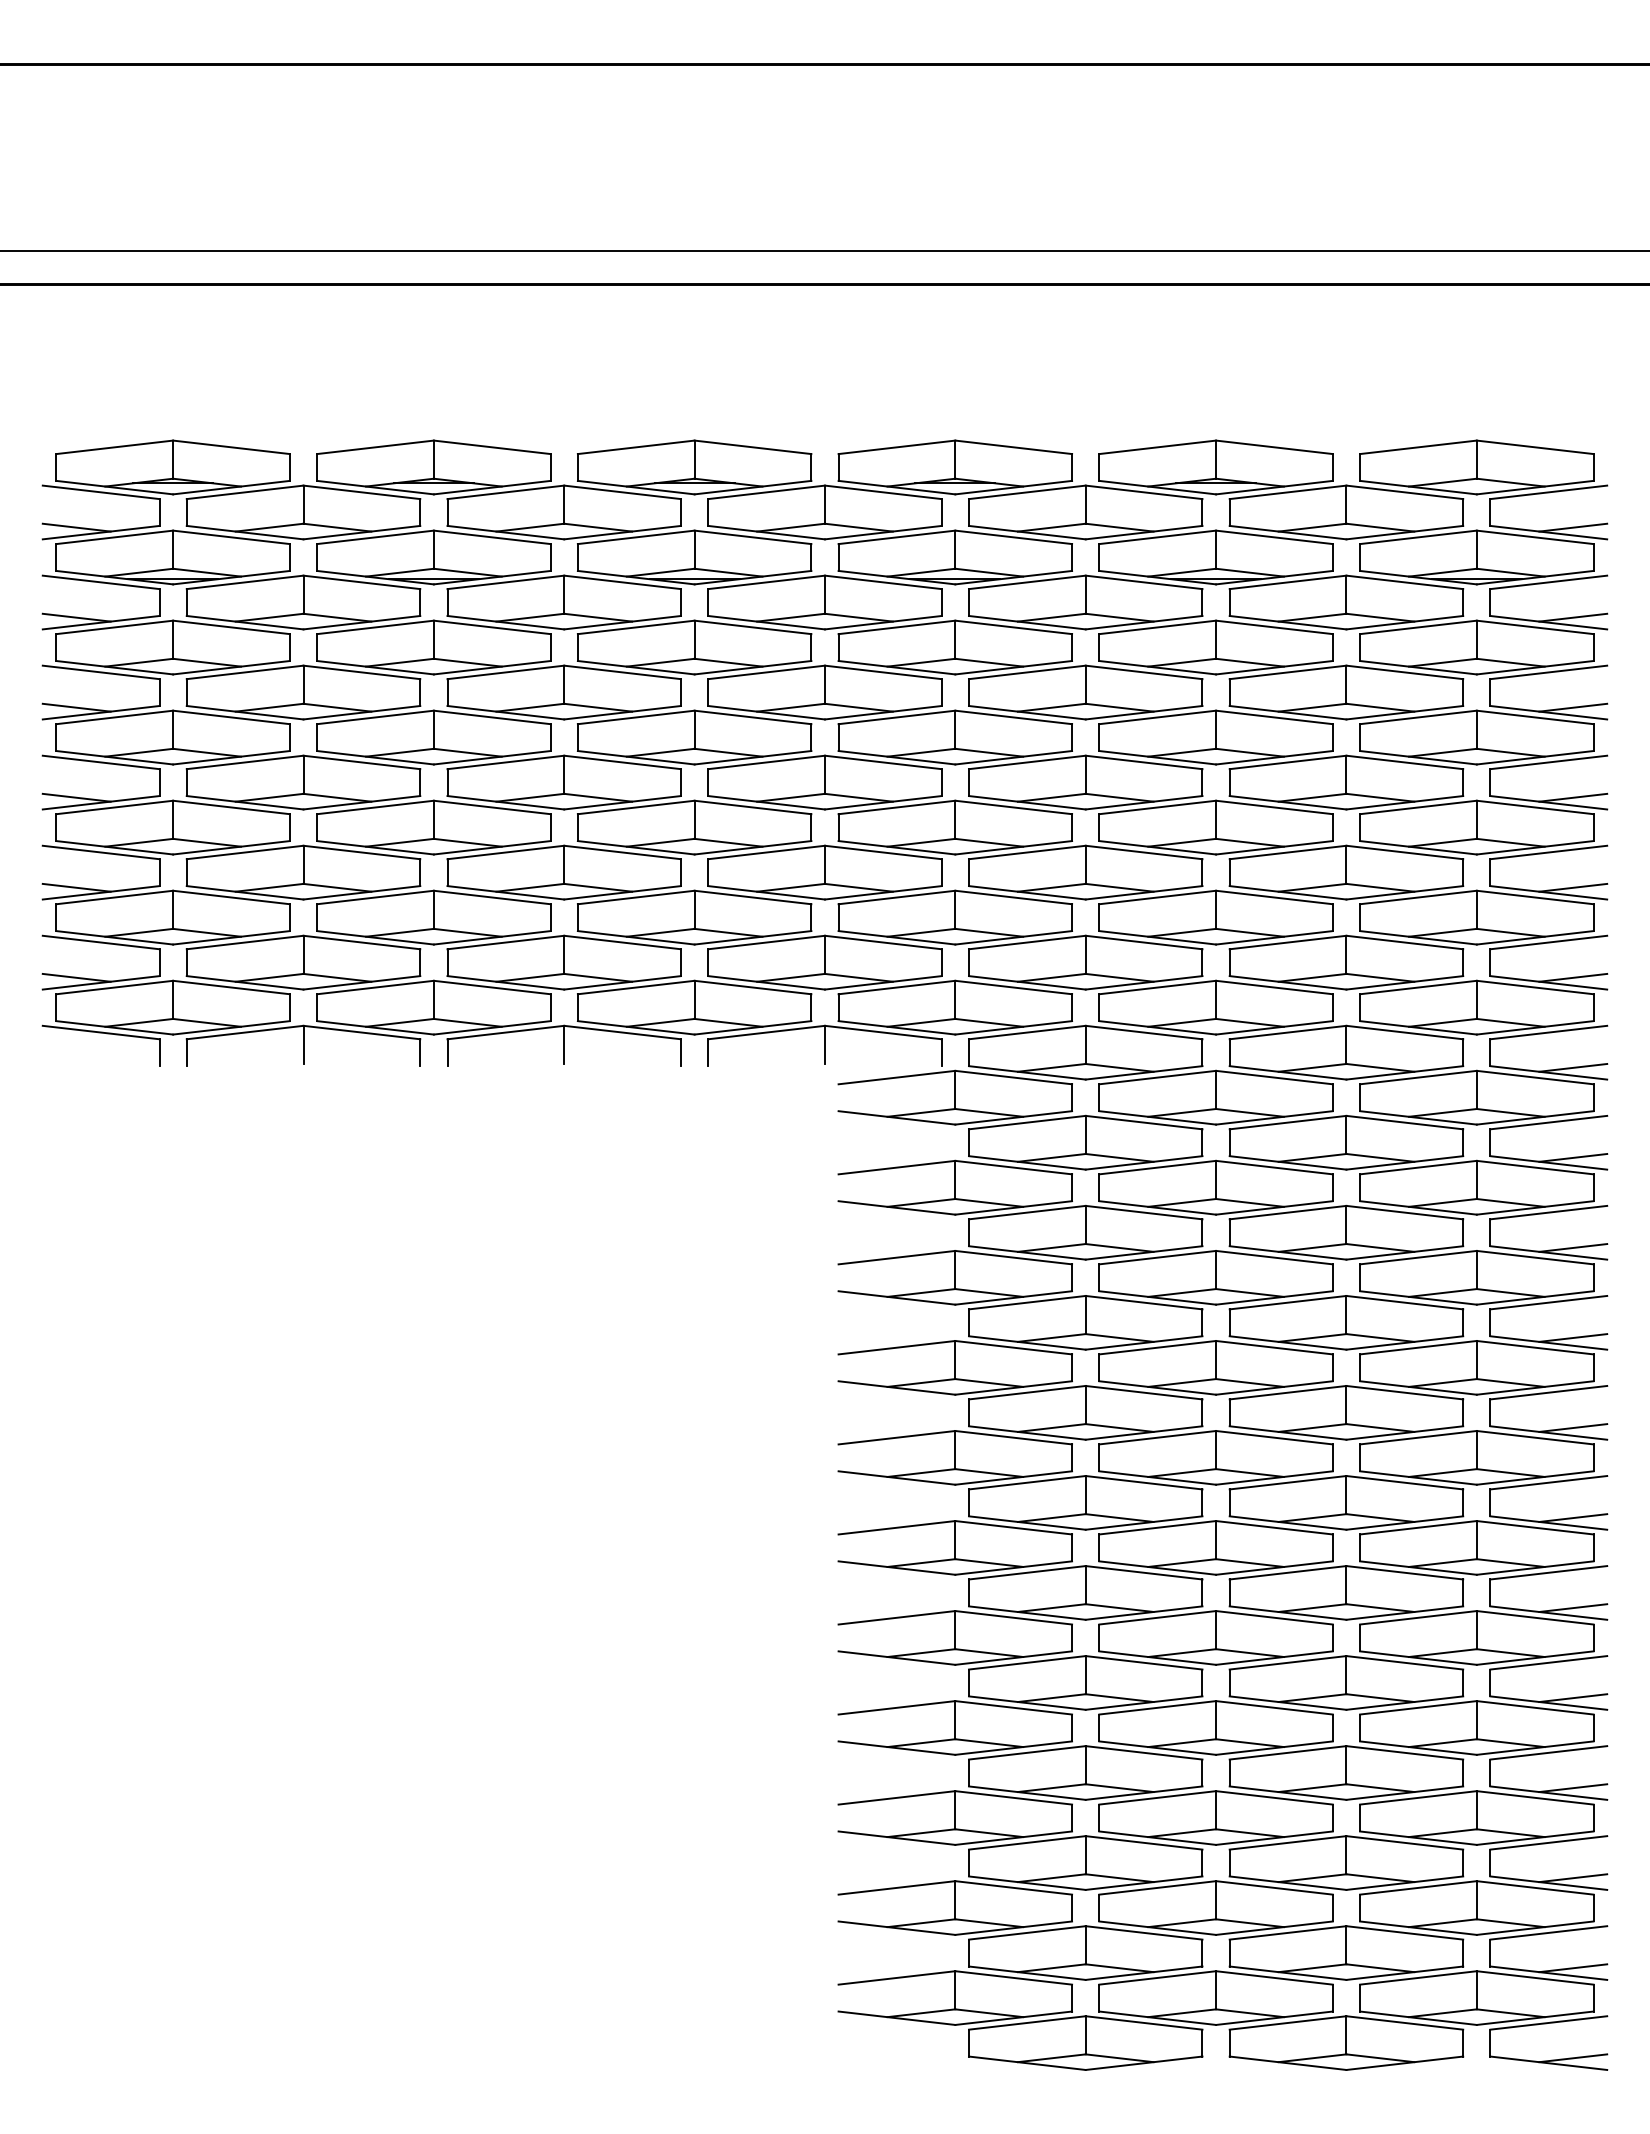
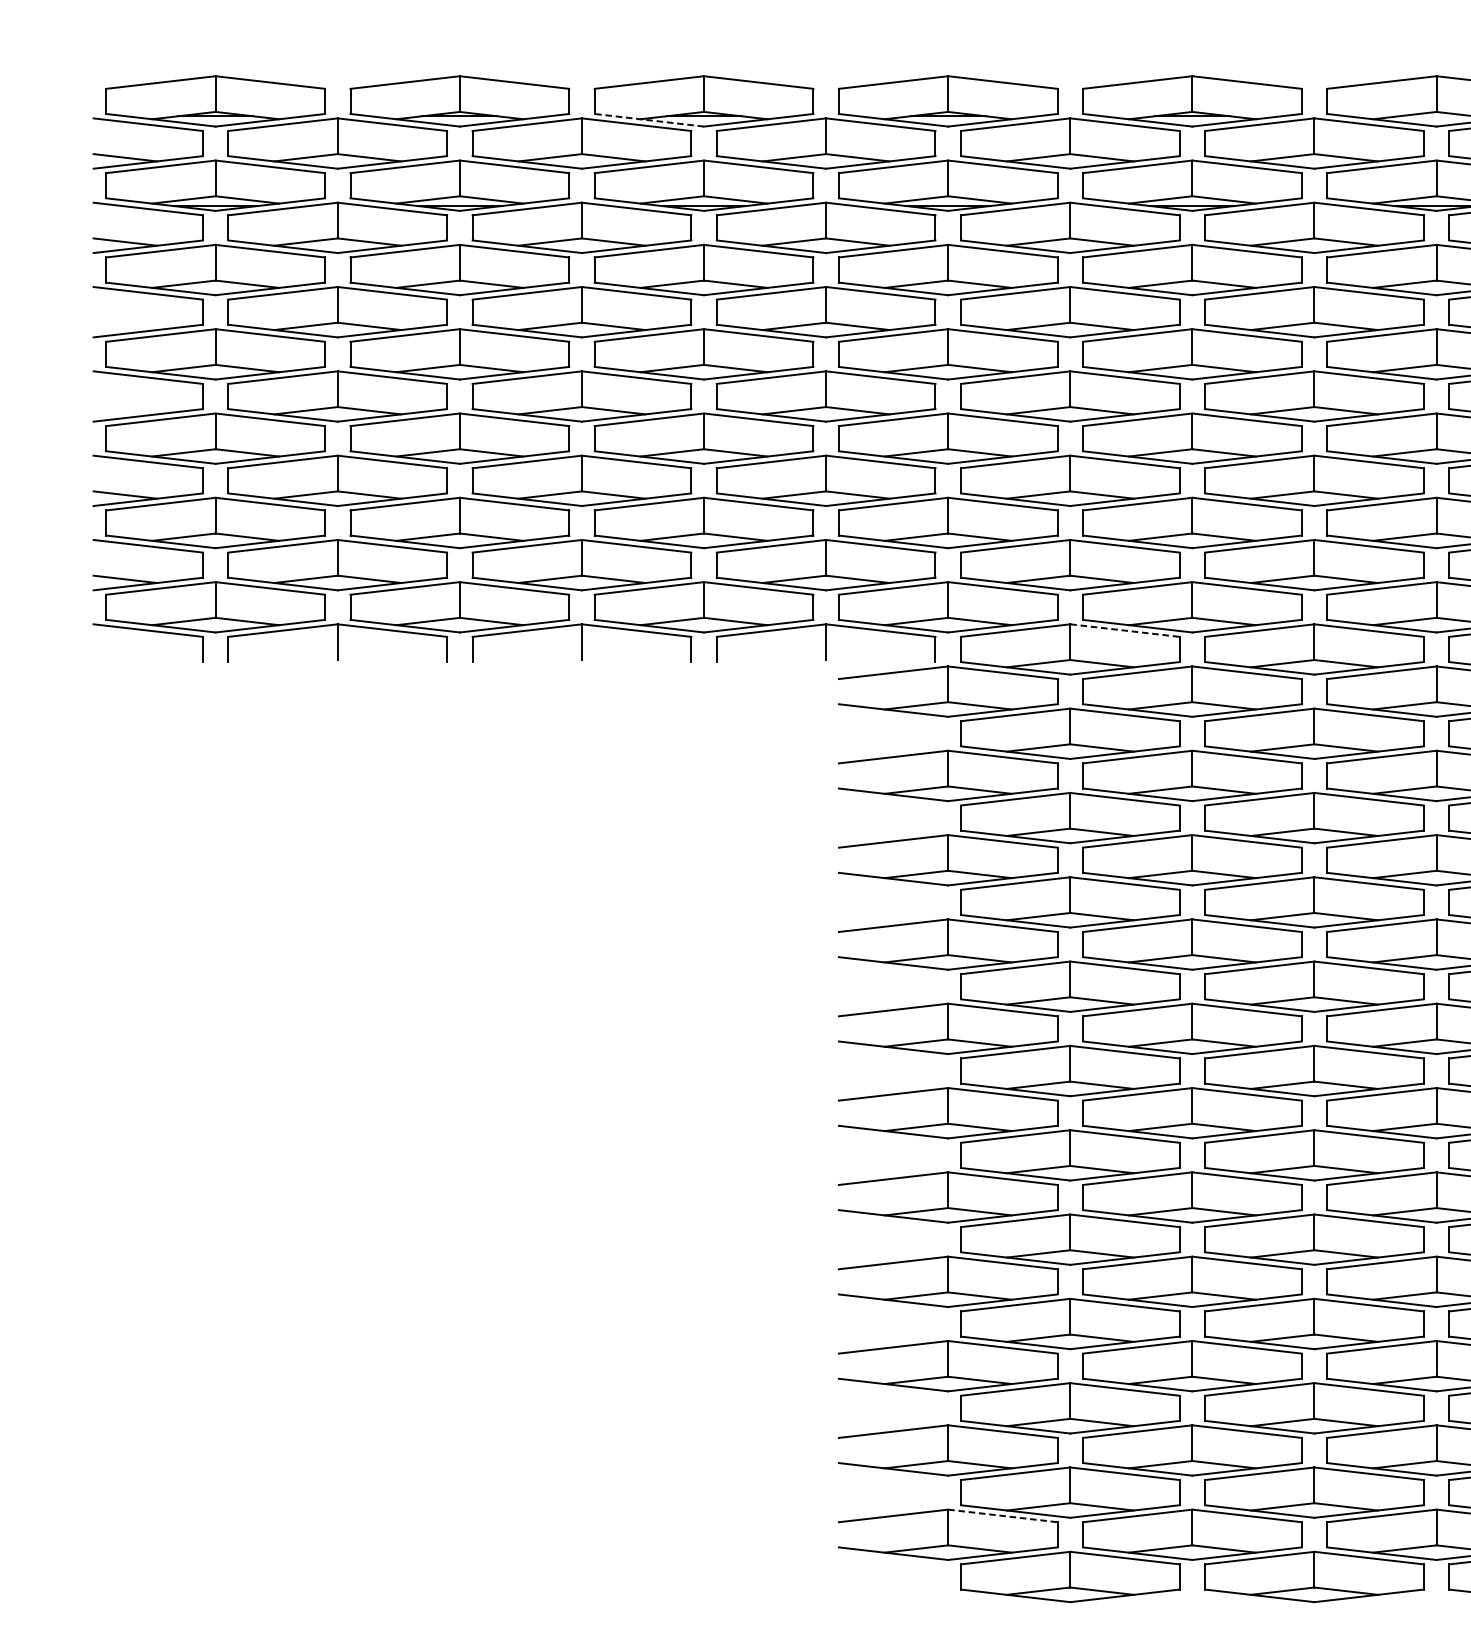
line: (636, 487) -> (649, 120), solid -> dashed
line: (76, 707) -> (125, 326), removed
line: (76, 797) -> (125, 410), removed
line: (1144, 1032) -> (1125, 630), solid -> dashed
line: (1013, 1977) -> (1002, 1515), solid -> dashed

